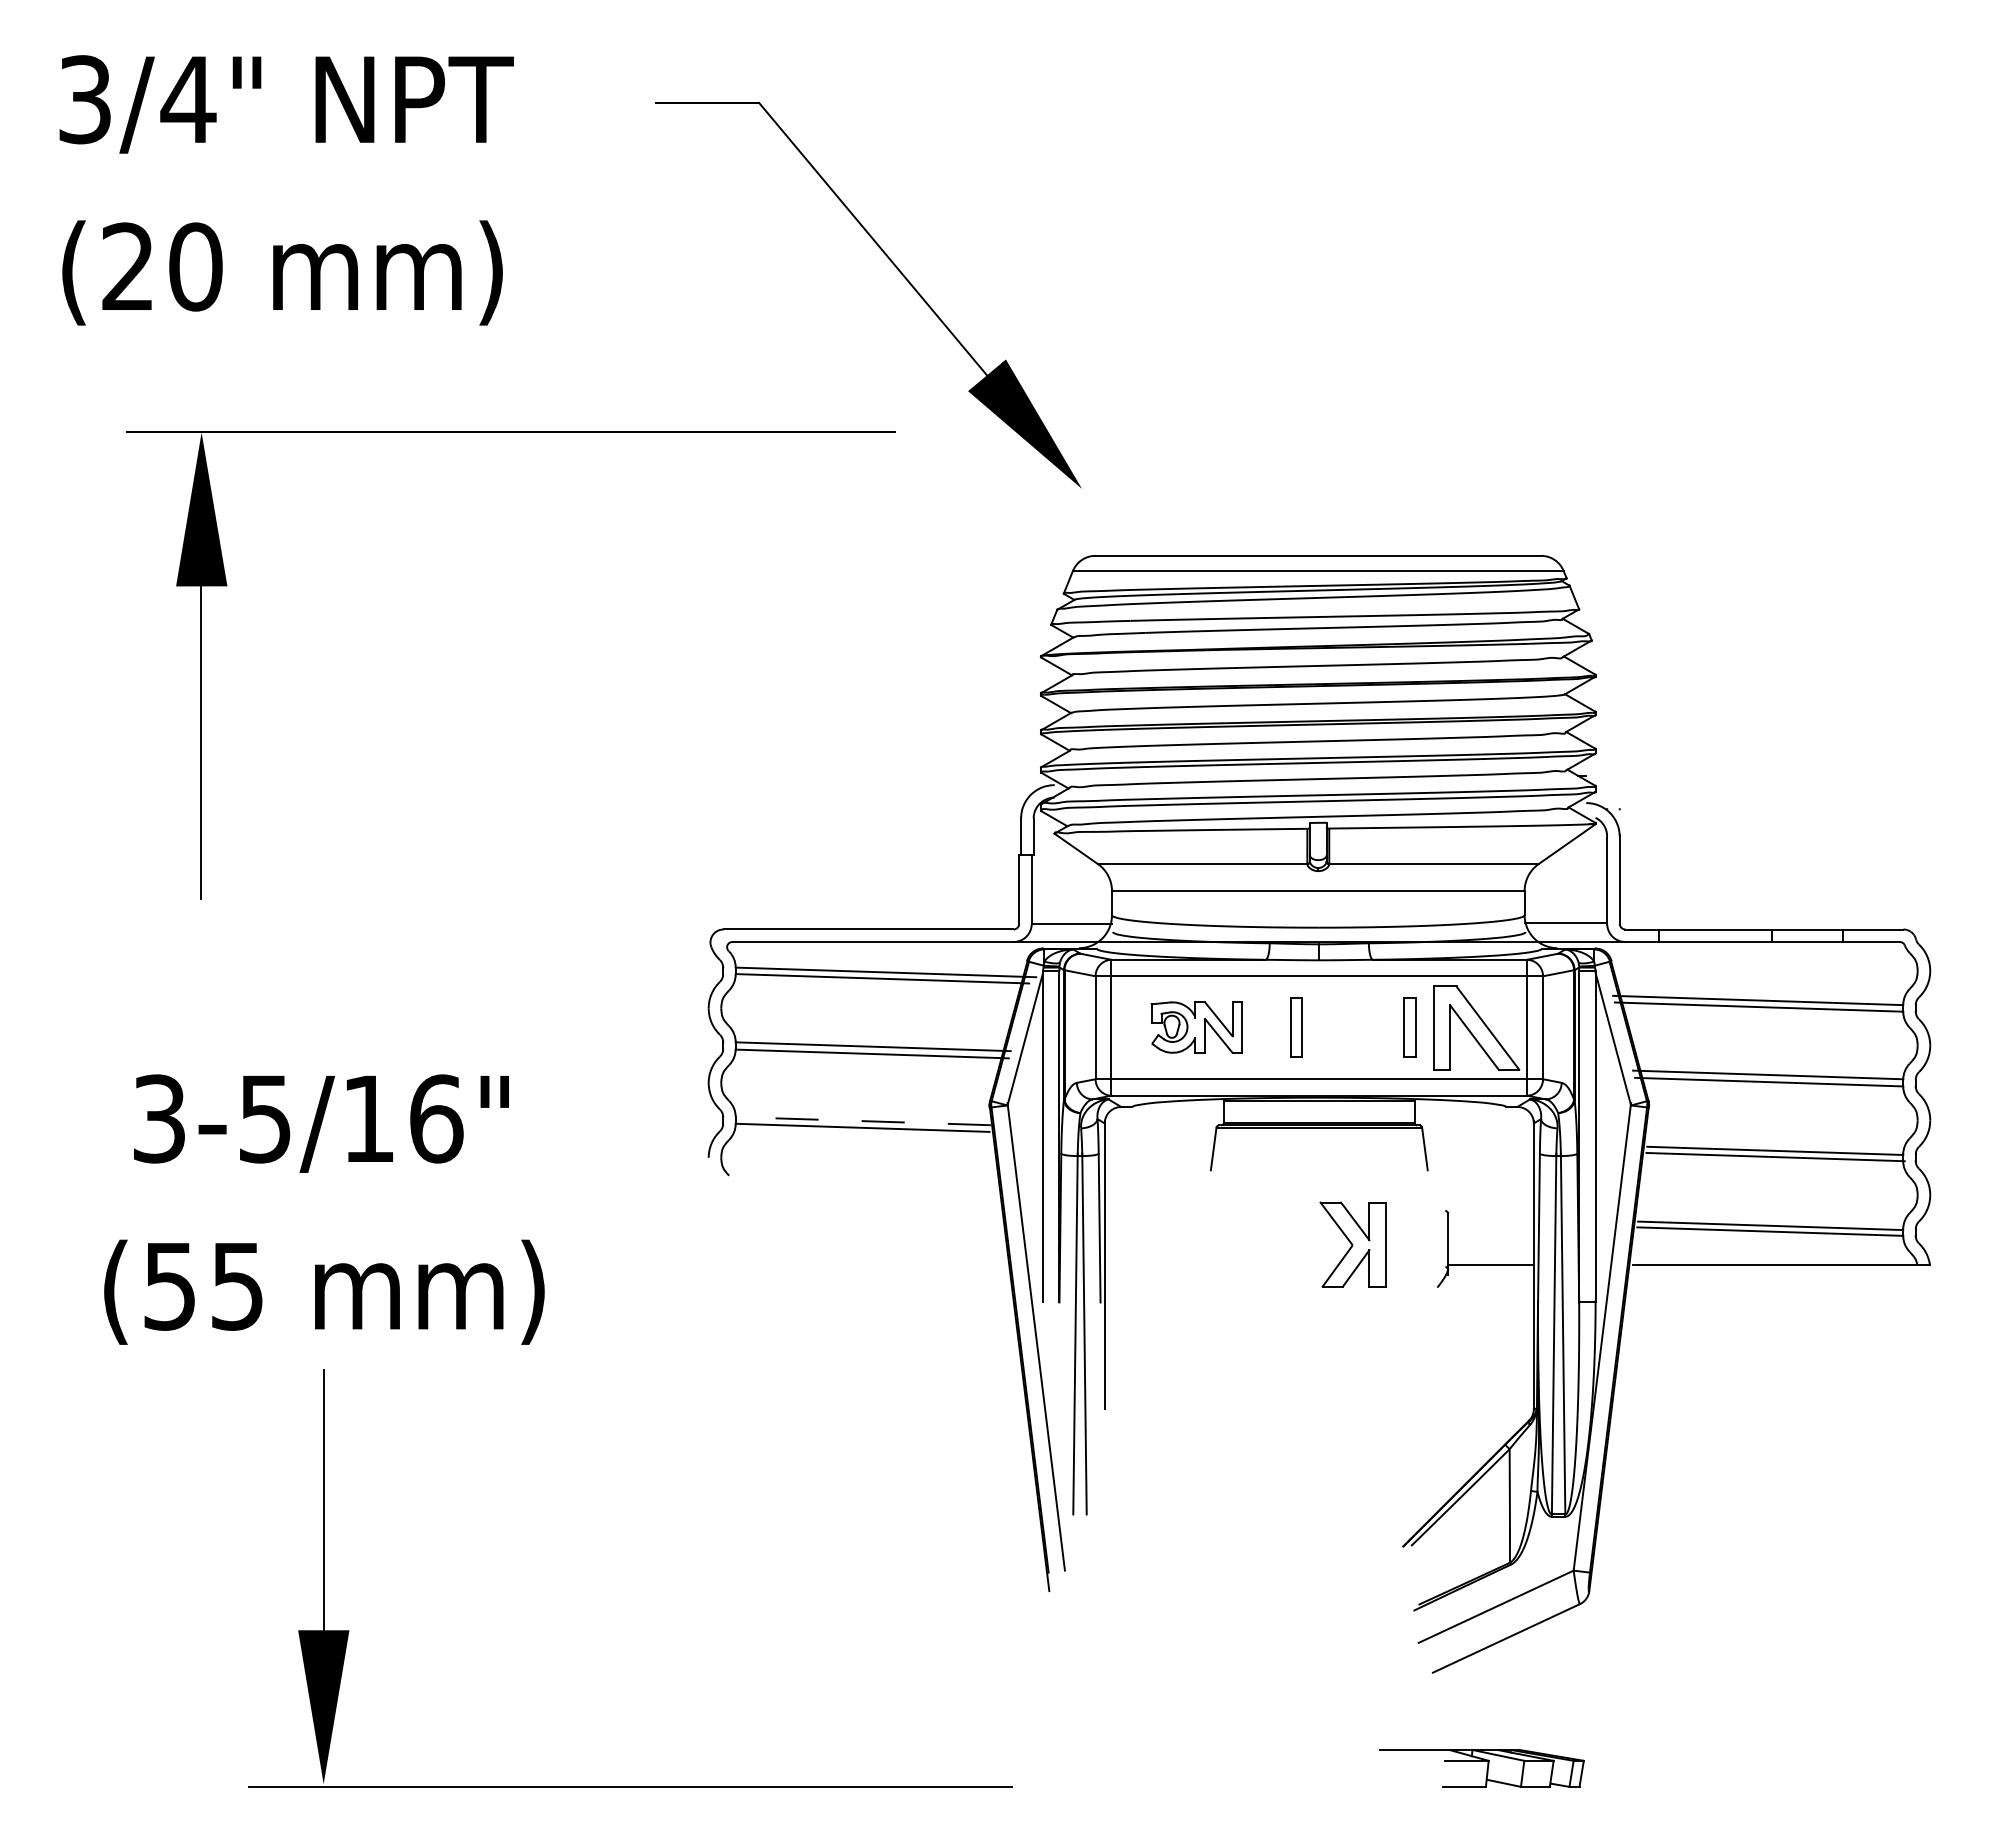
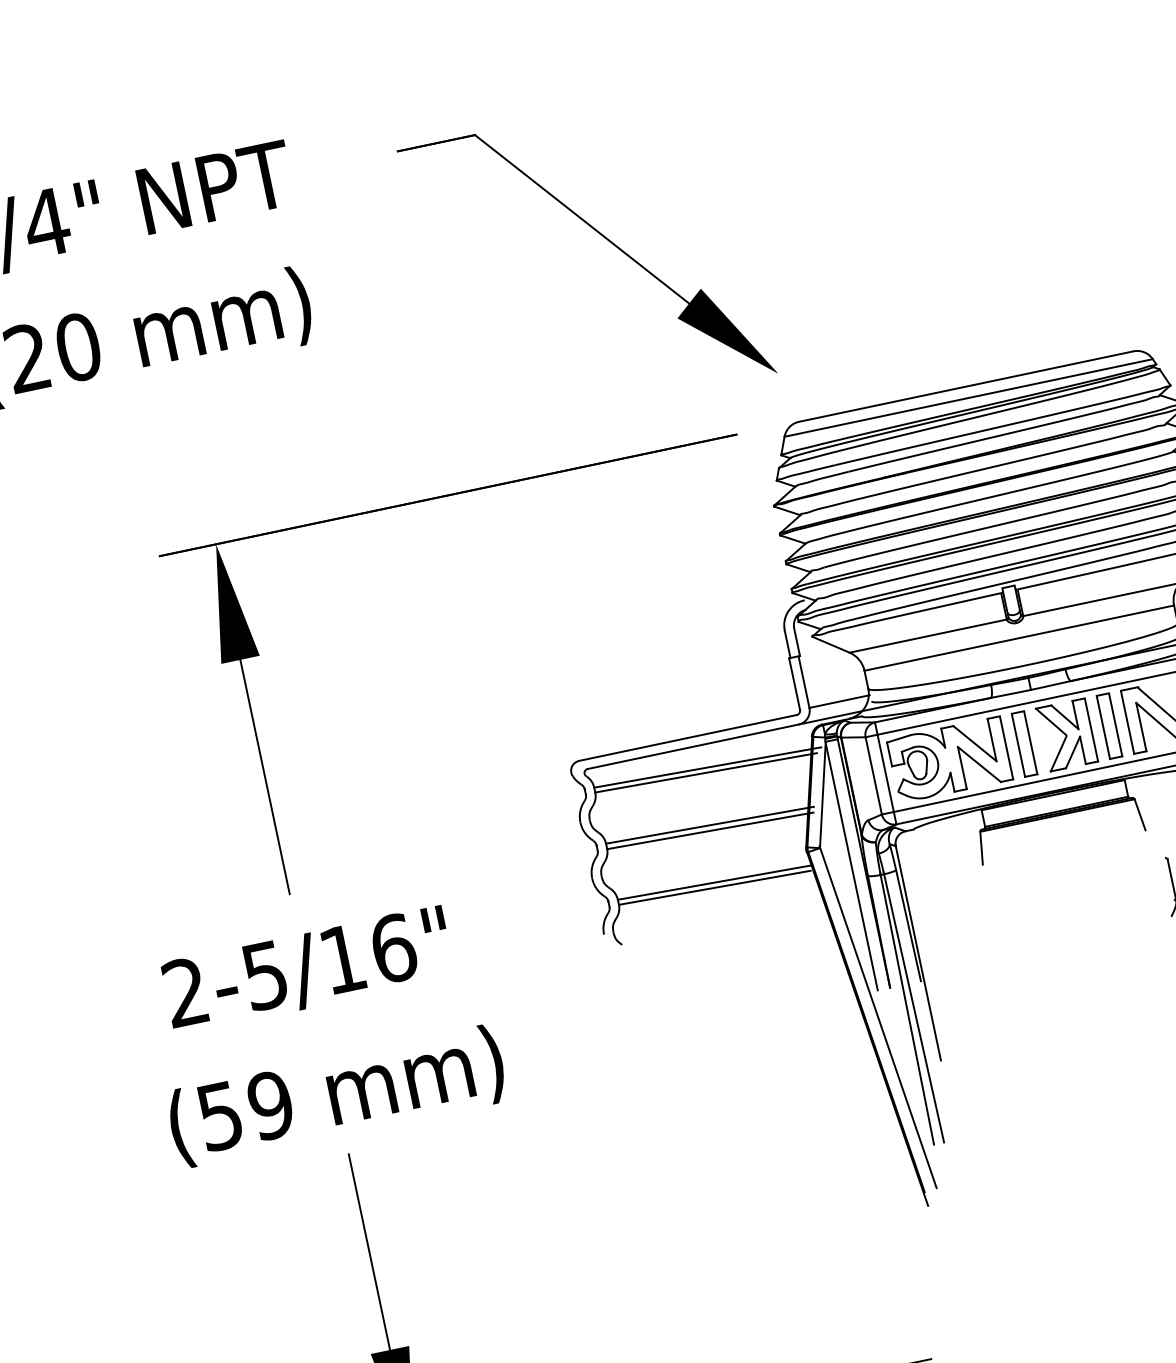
part: (510, 432) -> (447, 495), moved
part: (1196, 1027) -> (949, 759), size x1.67
part: (1296, 1027) -> (1024, 743), size x1.43
part: (1409, 1027) -> (1109, 726), size x1.43
text: (158, 1118) -> (185, 992), 3-5/16" -> 2-5/16"
line: (863, 1121) -> (714, 882), dashed -> solid
part: (1352, 1244) -> (1066, 735), moved
text: (237, 1285) -> (270, 1104), (55 -> (59

